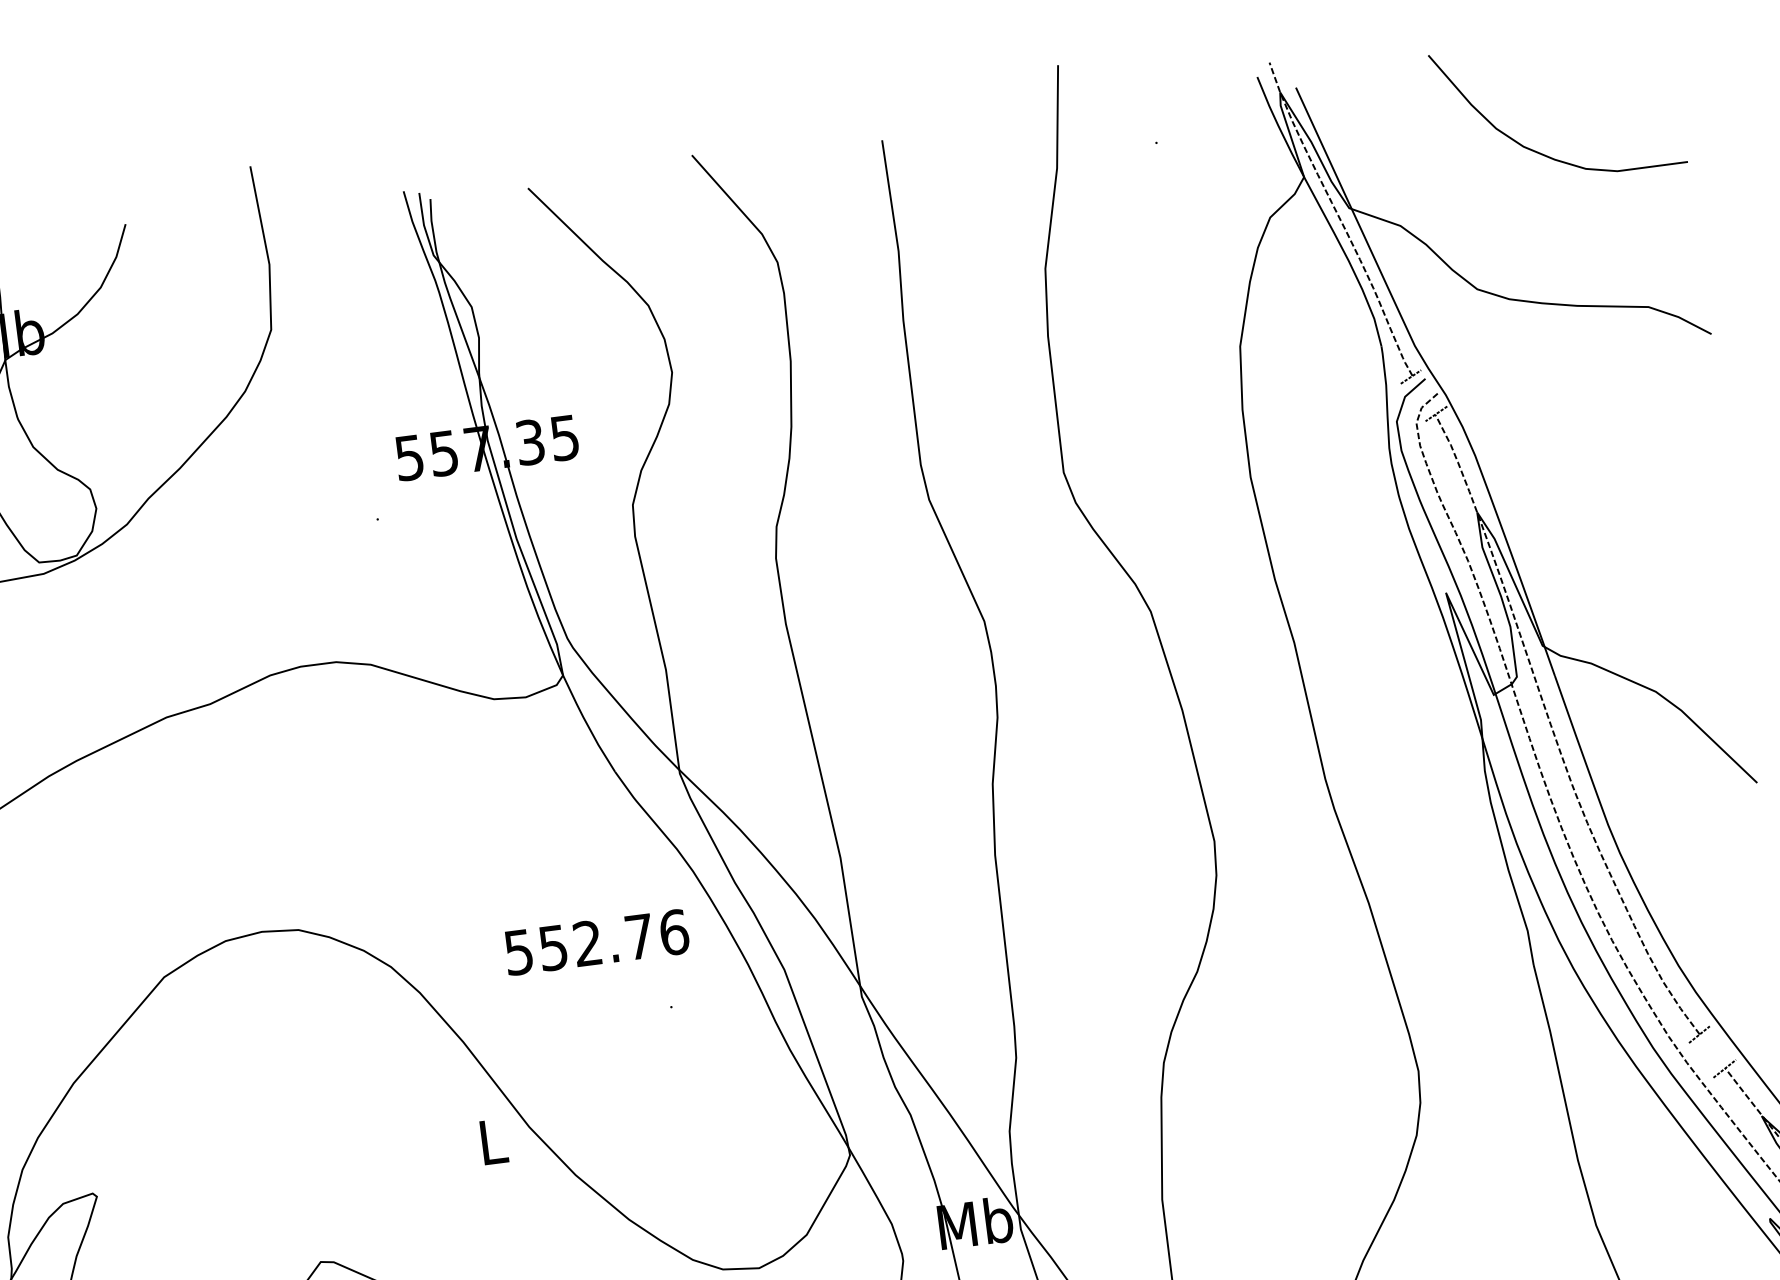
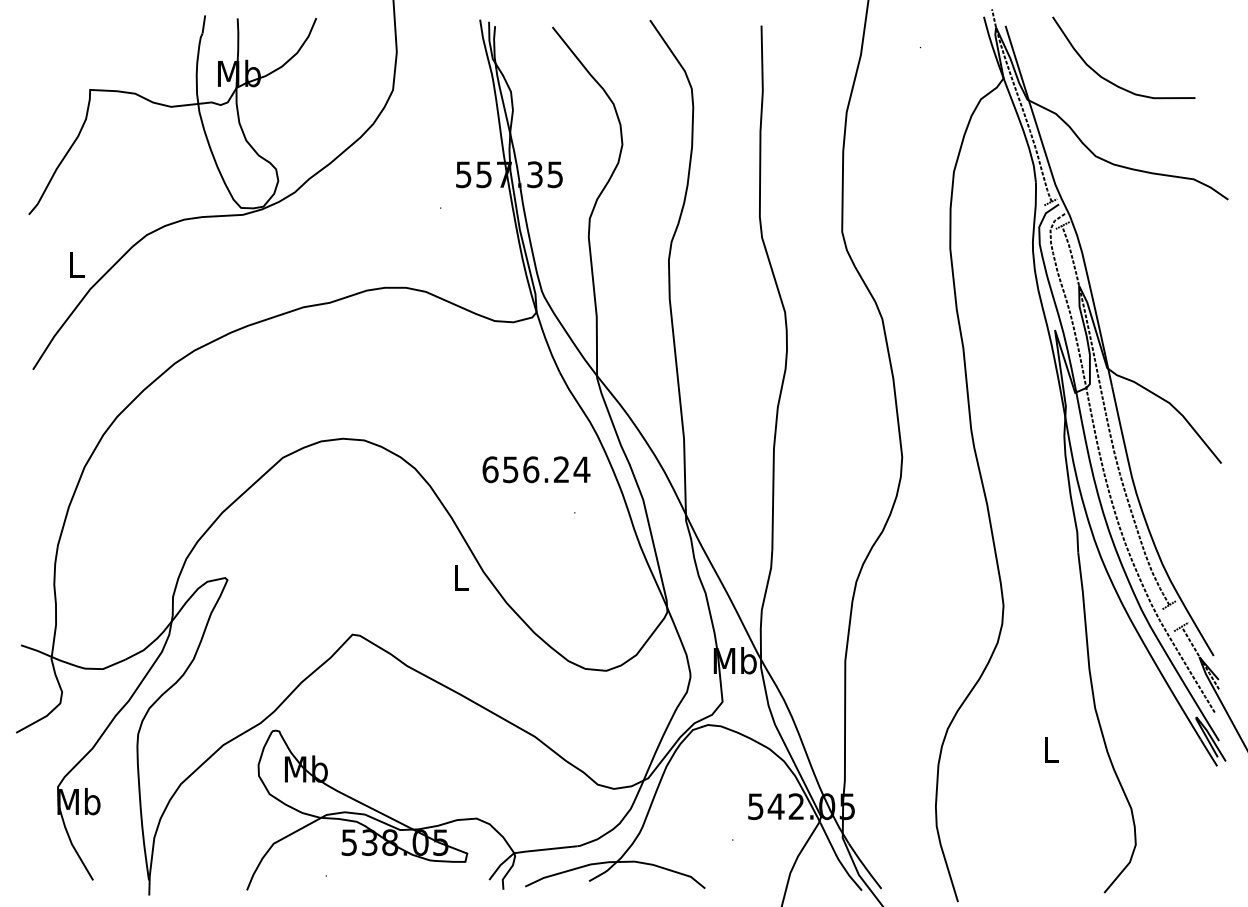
curve: (1542, 152) -> (1111, 81), moved
text: (596, 941) -> (536, 469), 552.76 -> 656.24

